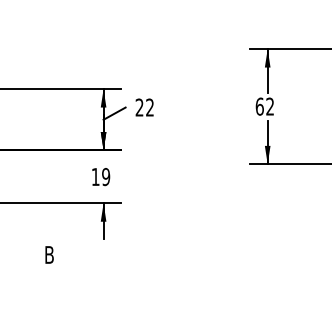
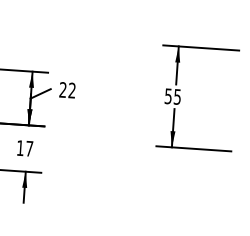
text: (264, 106) -> (172, 96), 62 -> 55
text: (106, 177) -> (29, 149), 19 -> 17

